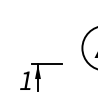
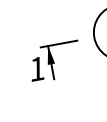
part: (41, 77) -> (55, 61), moved

